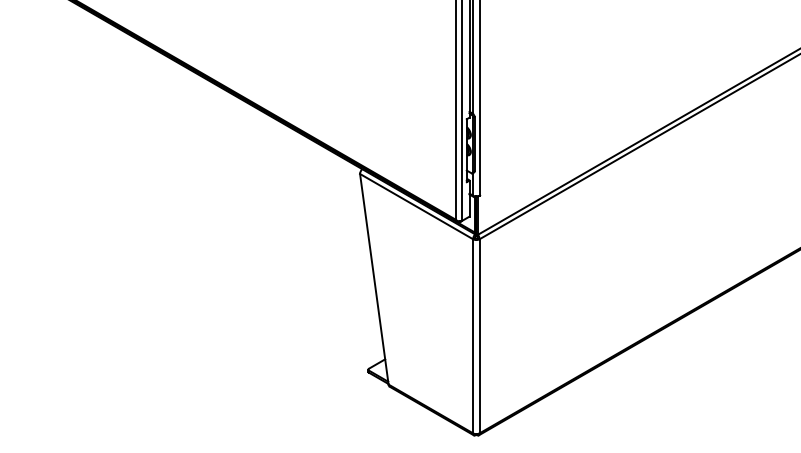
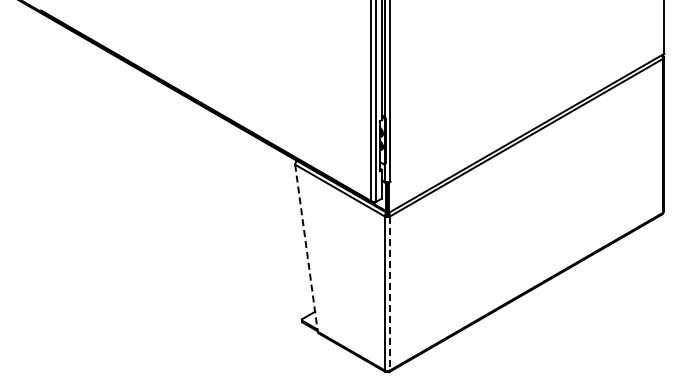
line: (374, 279) -> (306, 248), solid -> dashed
line: (478, 336) -> (389, 293), solid -> dashed

